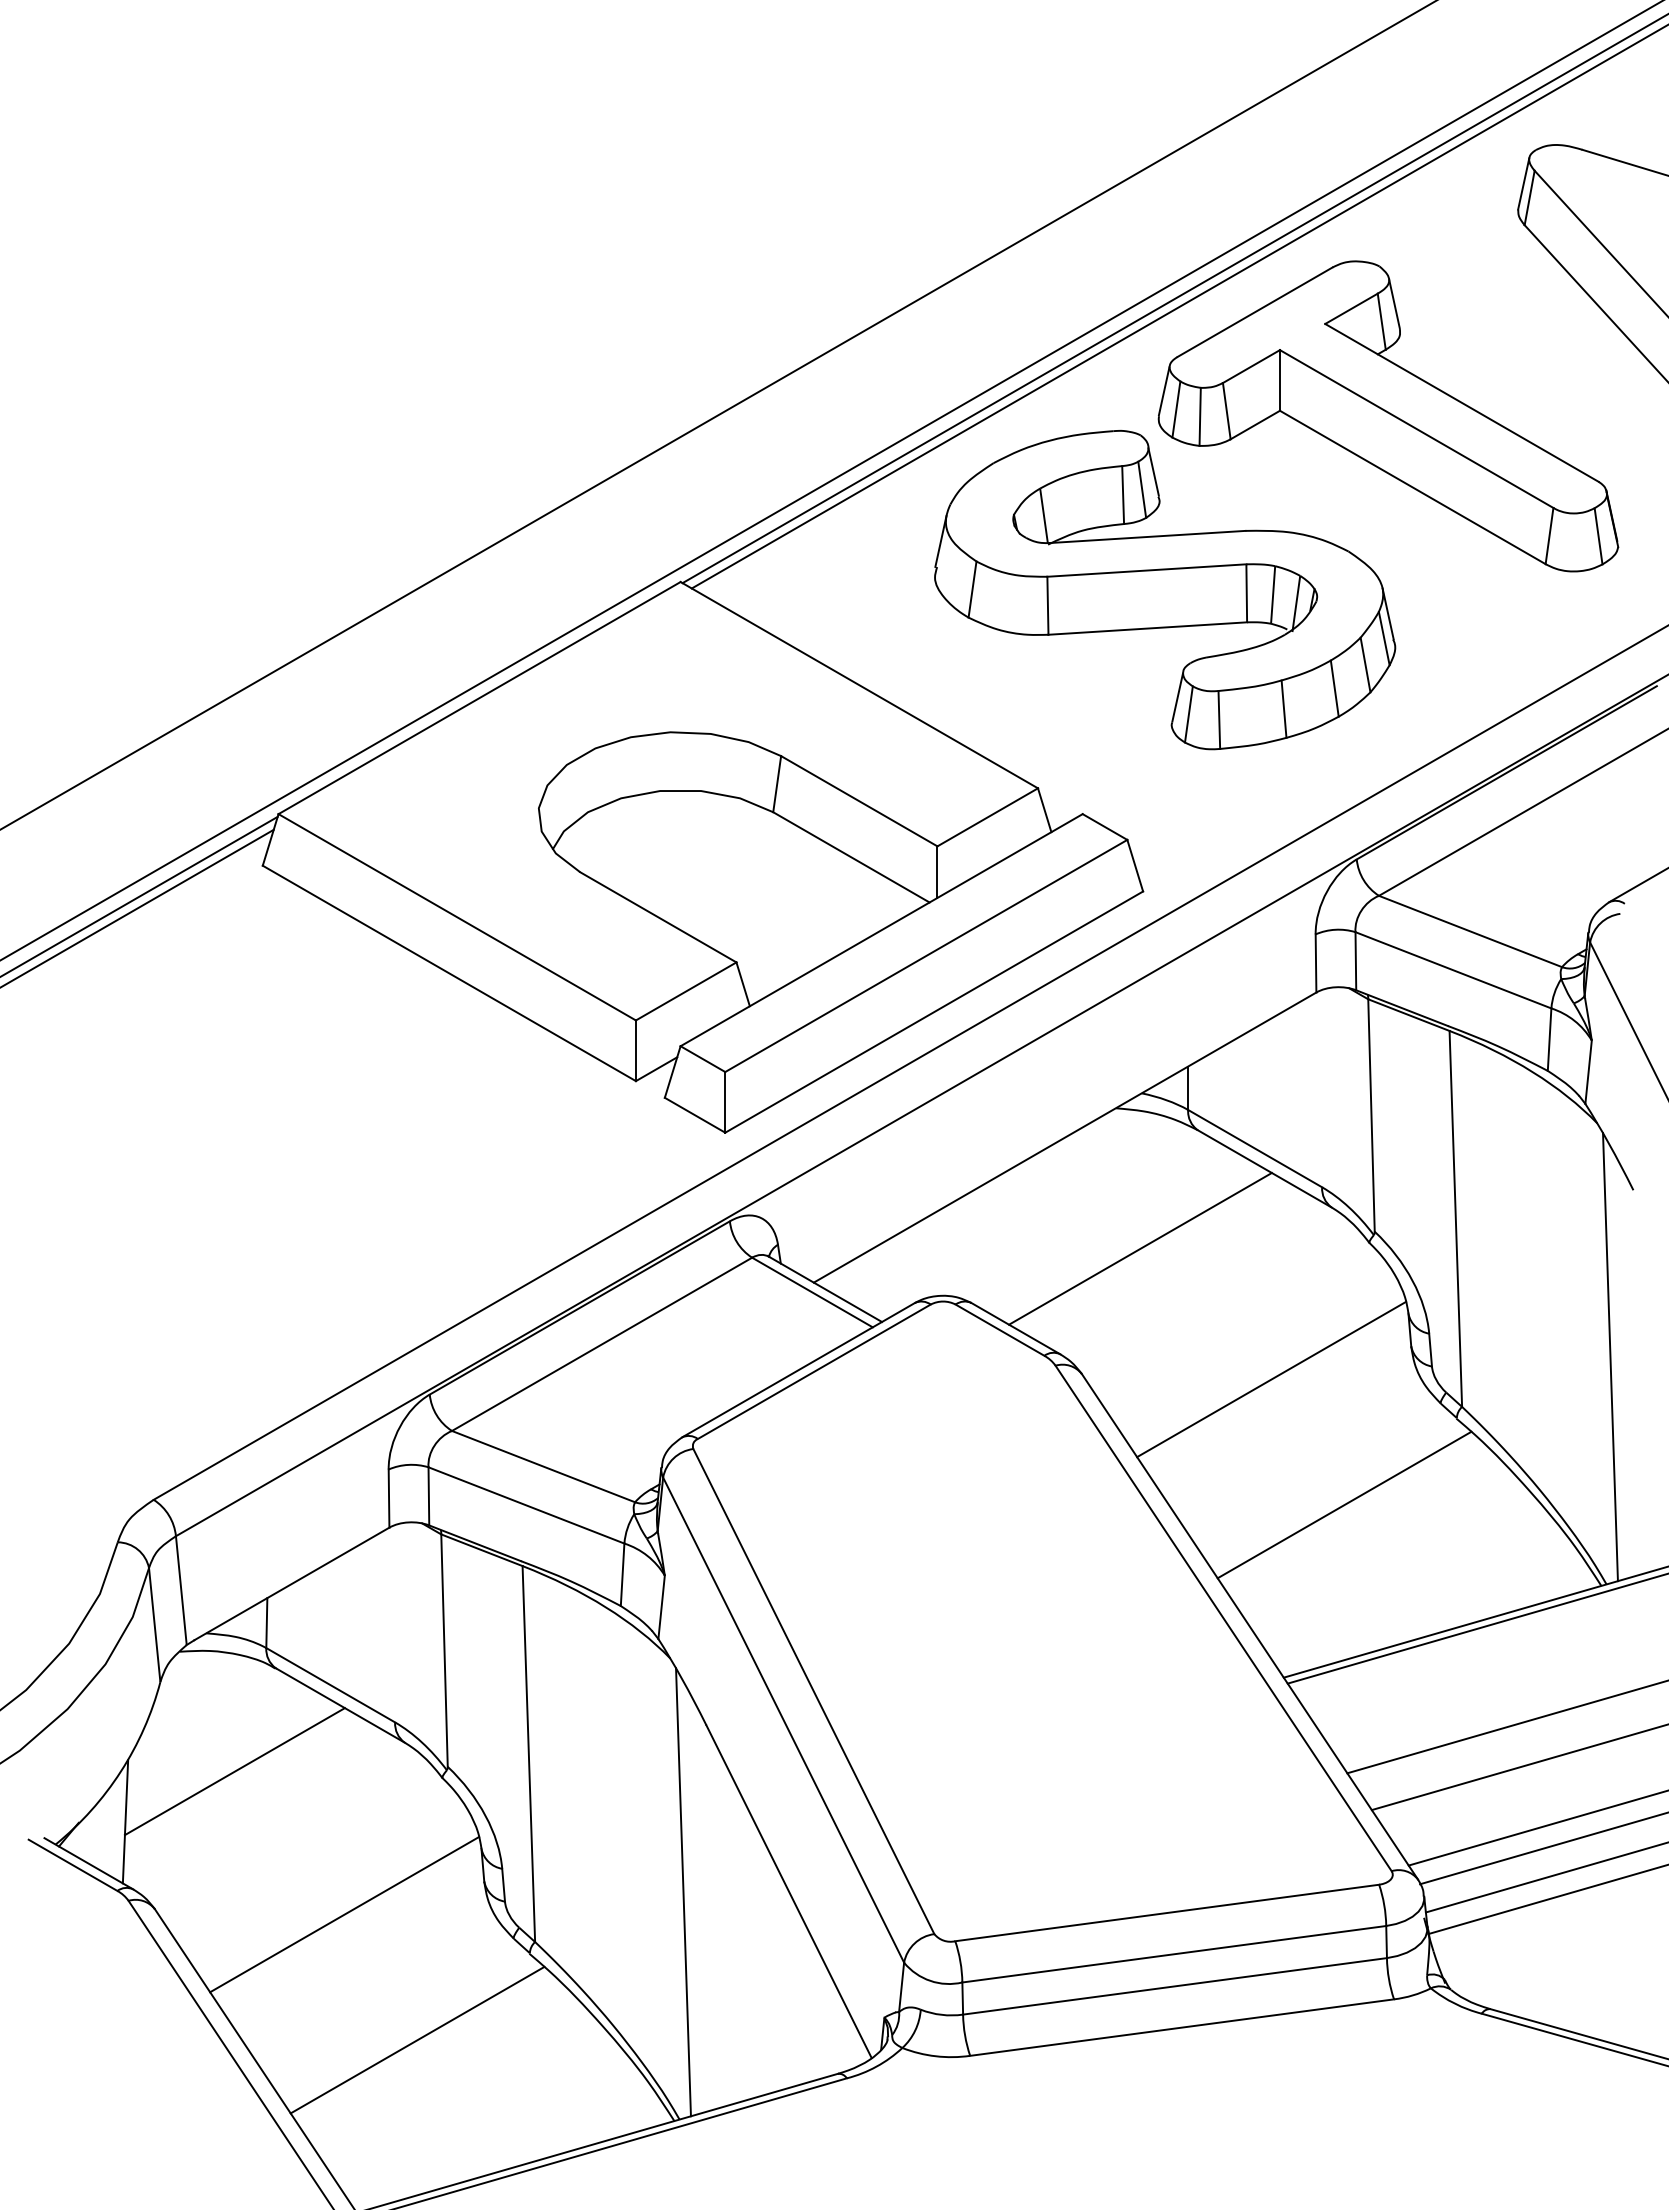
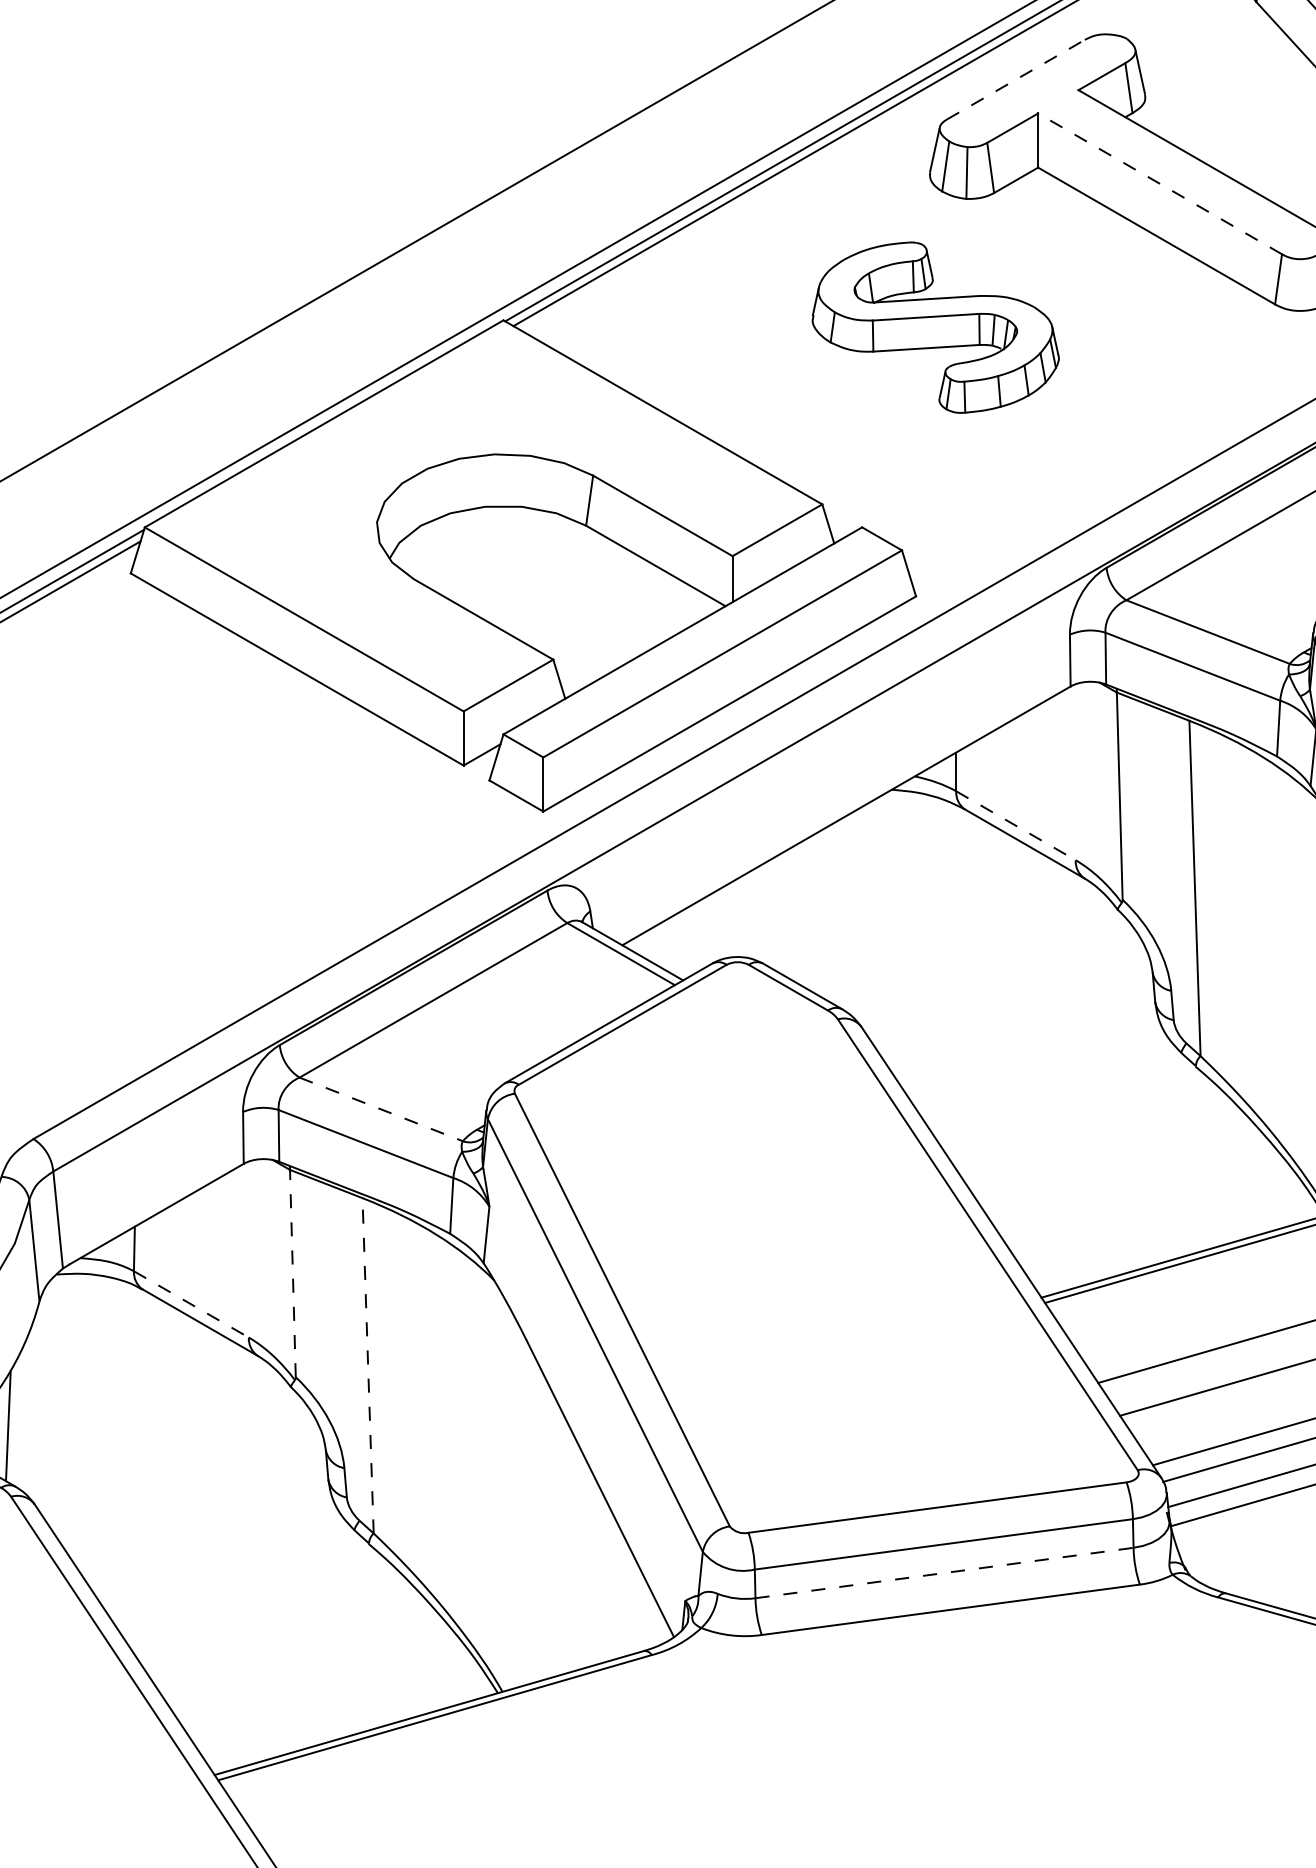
line: (1255, 311) -> (1016, 79), solid -> dashed
line: (1416, 429) -> (1159, 184), solid -> dashed
part: (1165, 590) -> (936, 327), size x0.6
line: (1255, 1148) -> (1016, 825), solid -> dashed
line: (1140, 1248) -> (913, 914), removed
line: (1271, 1379) -> (1030, 1031), removed
line: (544, 1466) -> (382, 1109), solid -> dashed
line: (1344, 1504) -> (1095, 1143), removed
line: (444, 1650) -> (292, 1273), solid -> dashed
line: (331, 1685) -> (192, 1304), solid -> dashed
line: (528, 1753) -> (367, 1365), solid -> dashed
line: (234, 1771) -> (105, 1381), removed
line: (683, 1892) -> (506, 1489), removed
line: (344, 1914) -> (203, 1508), removed
line: (1175, 1986) -> (944, 1573), solid -> dashed
line: (417, 2039) -> (268, 1620), removed

